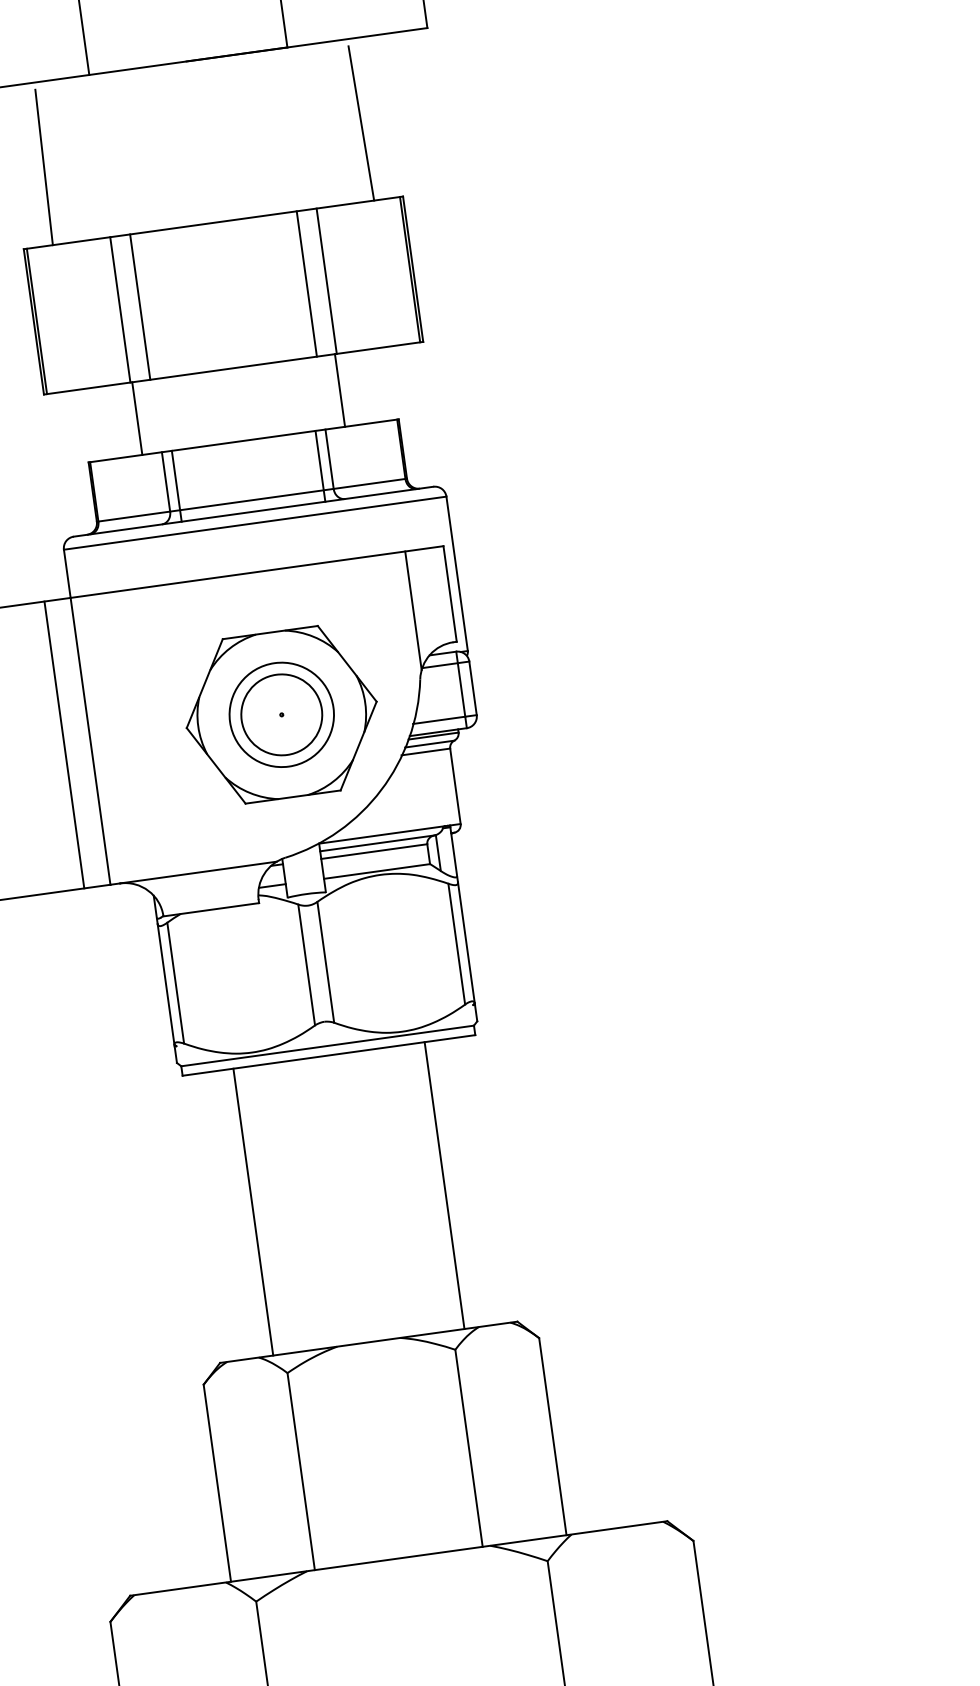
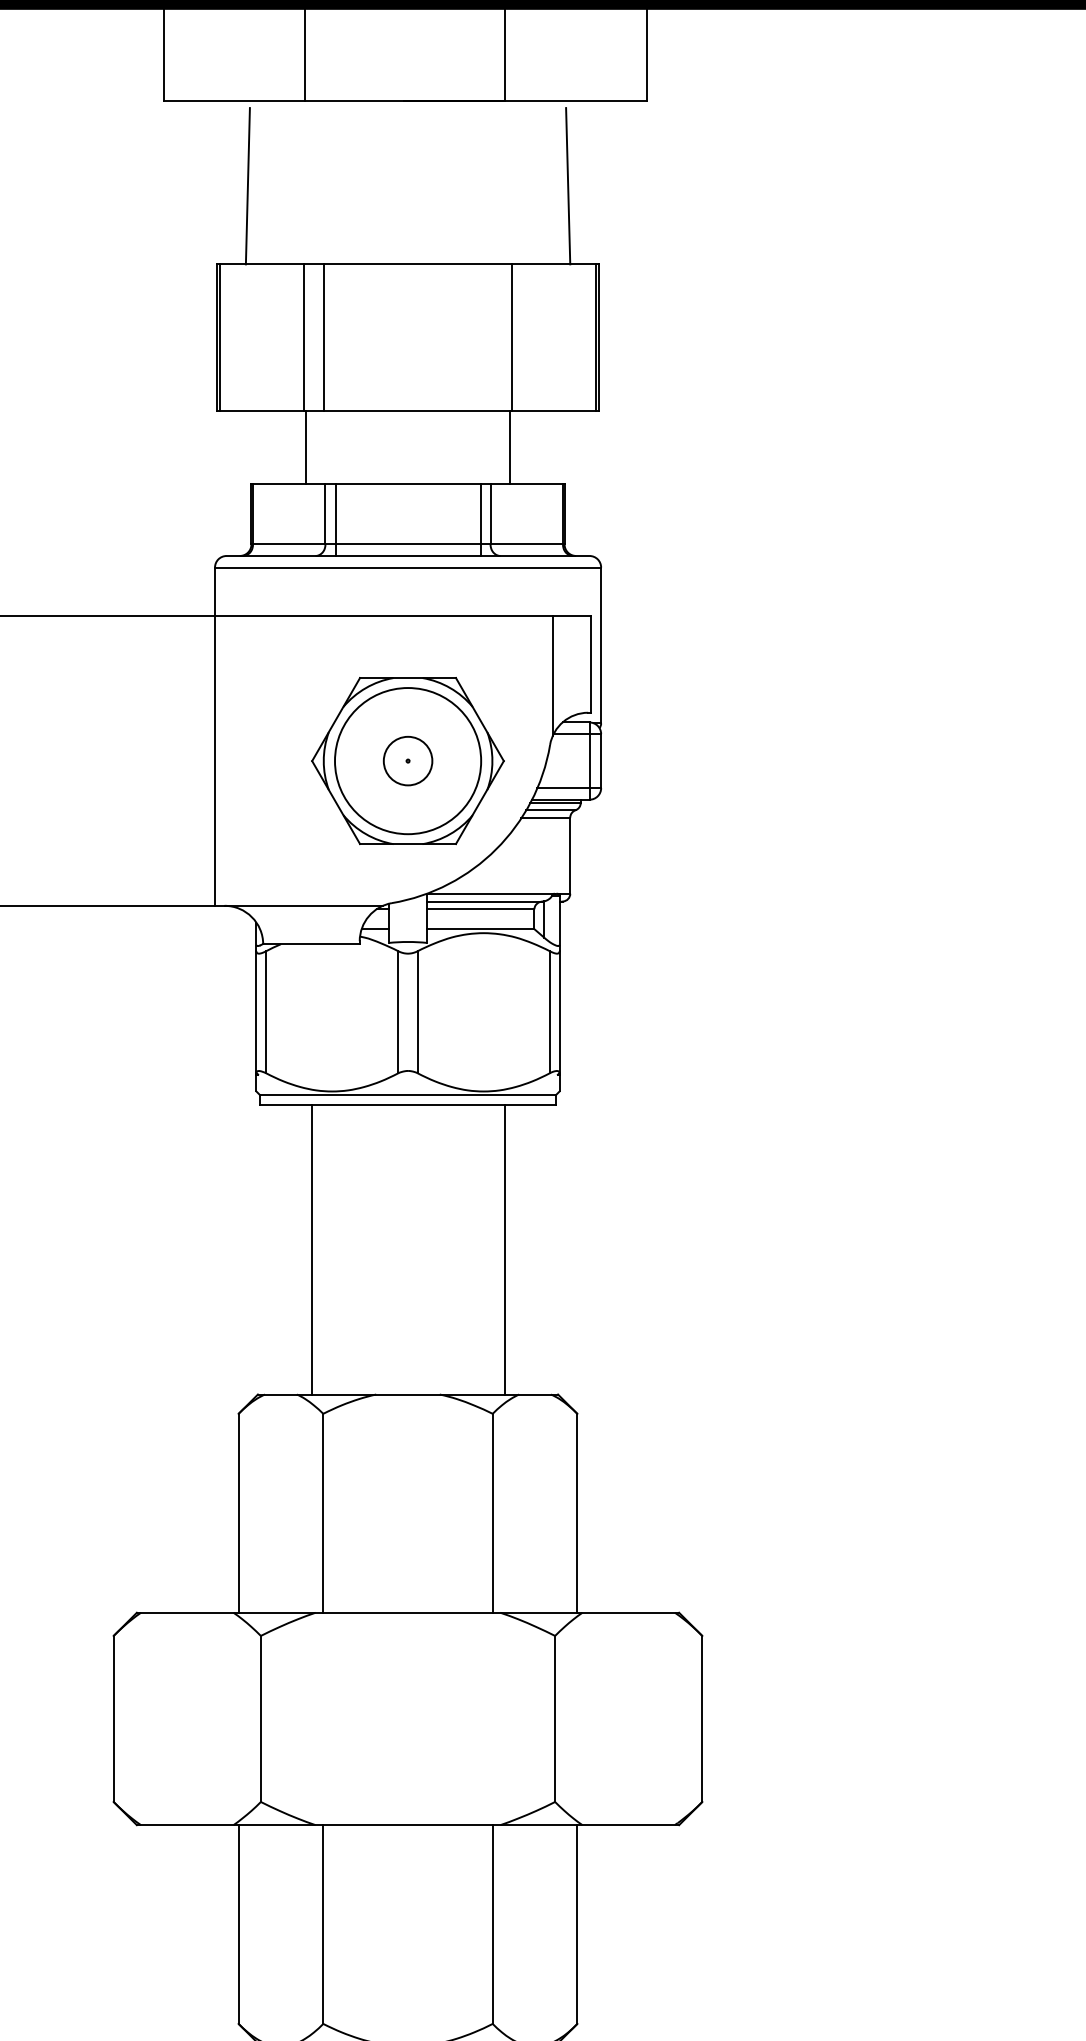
line: (307, 283) -> (492, 337), removed
circle: (281, 714) -> (407, 760), size x0.6
circle: (281, 714) -> (407, 760), size x1.4
line: (64, 744) -> (188, 760), removed

